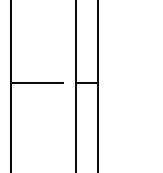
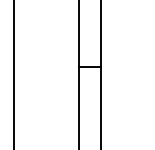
line: (36, 83) -> (39, 67), removed

